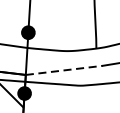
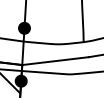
line: (64, 70) -> (55, 61), dashed -> solid

